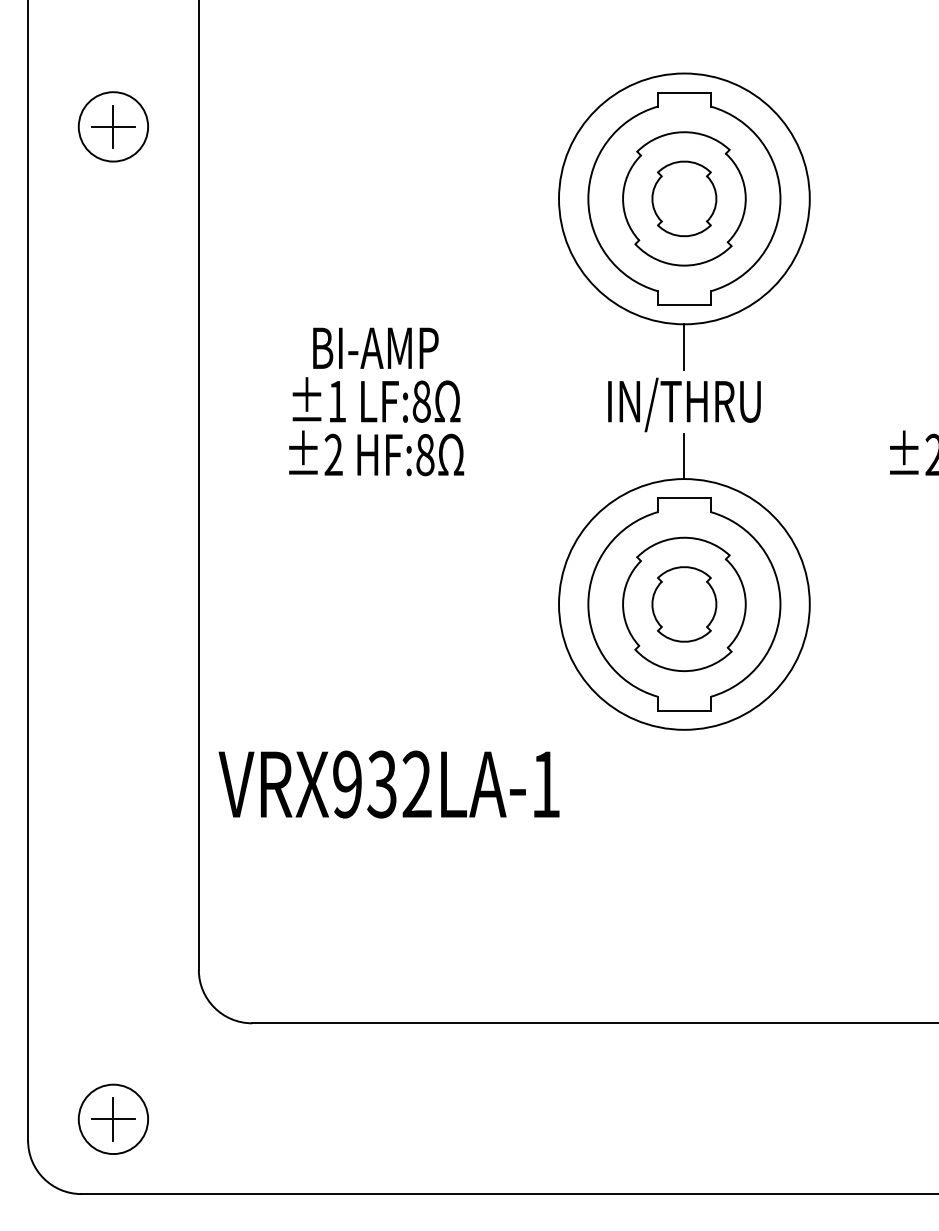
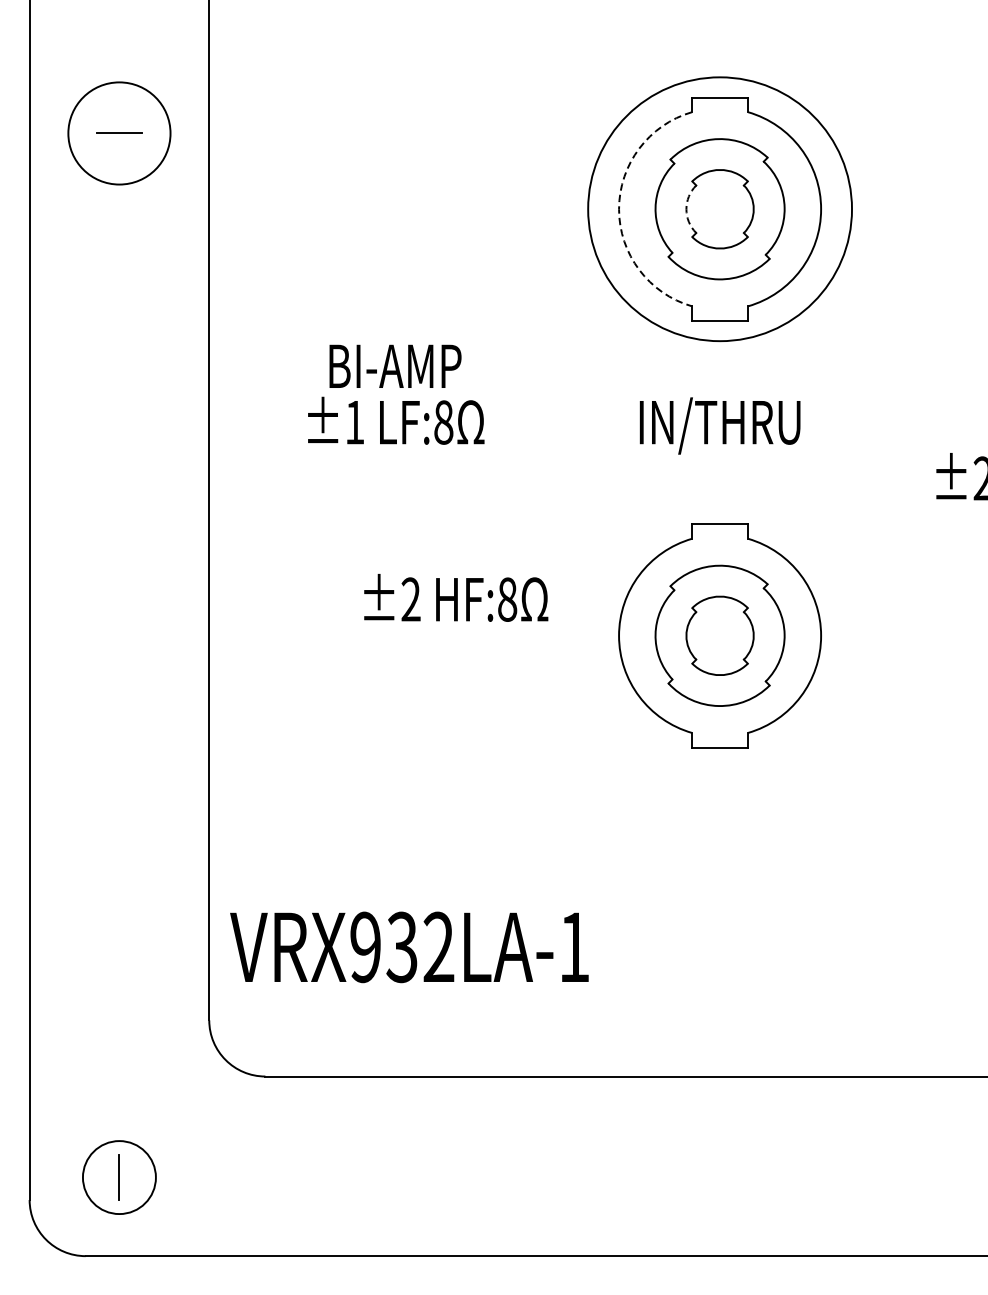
circle: (113, 126) -> (119, 133), size x1.4
line: (113, 126) -> (119, 133), removed
arc: (588, 198) -> (619, 208), solid -> dashed
arc: (652, 198) -> (686, 208), solid -> dashed
line: (684, 346) -> (720, 364), removed
text: (376, 453) -> (456, 598), moved
part: (684, 581) -> (720, 611), removed
text: (388, 784) -> (408, 947), moved
line: (113, 1119) -> (119, 1177), removed

